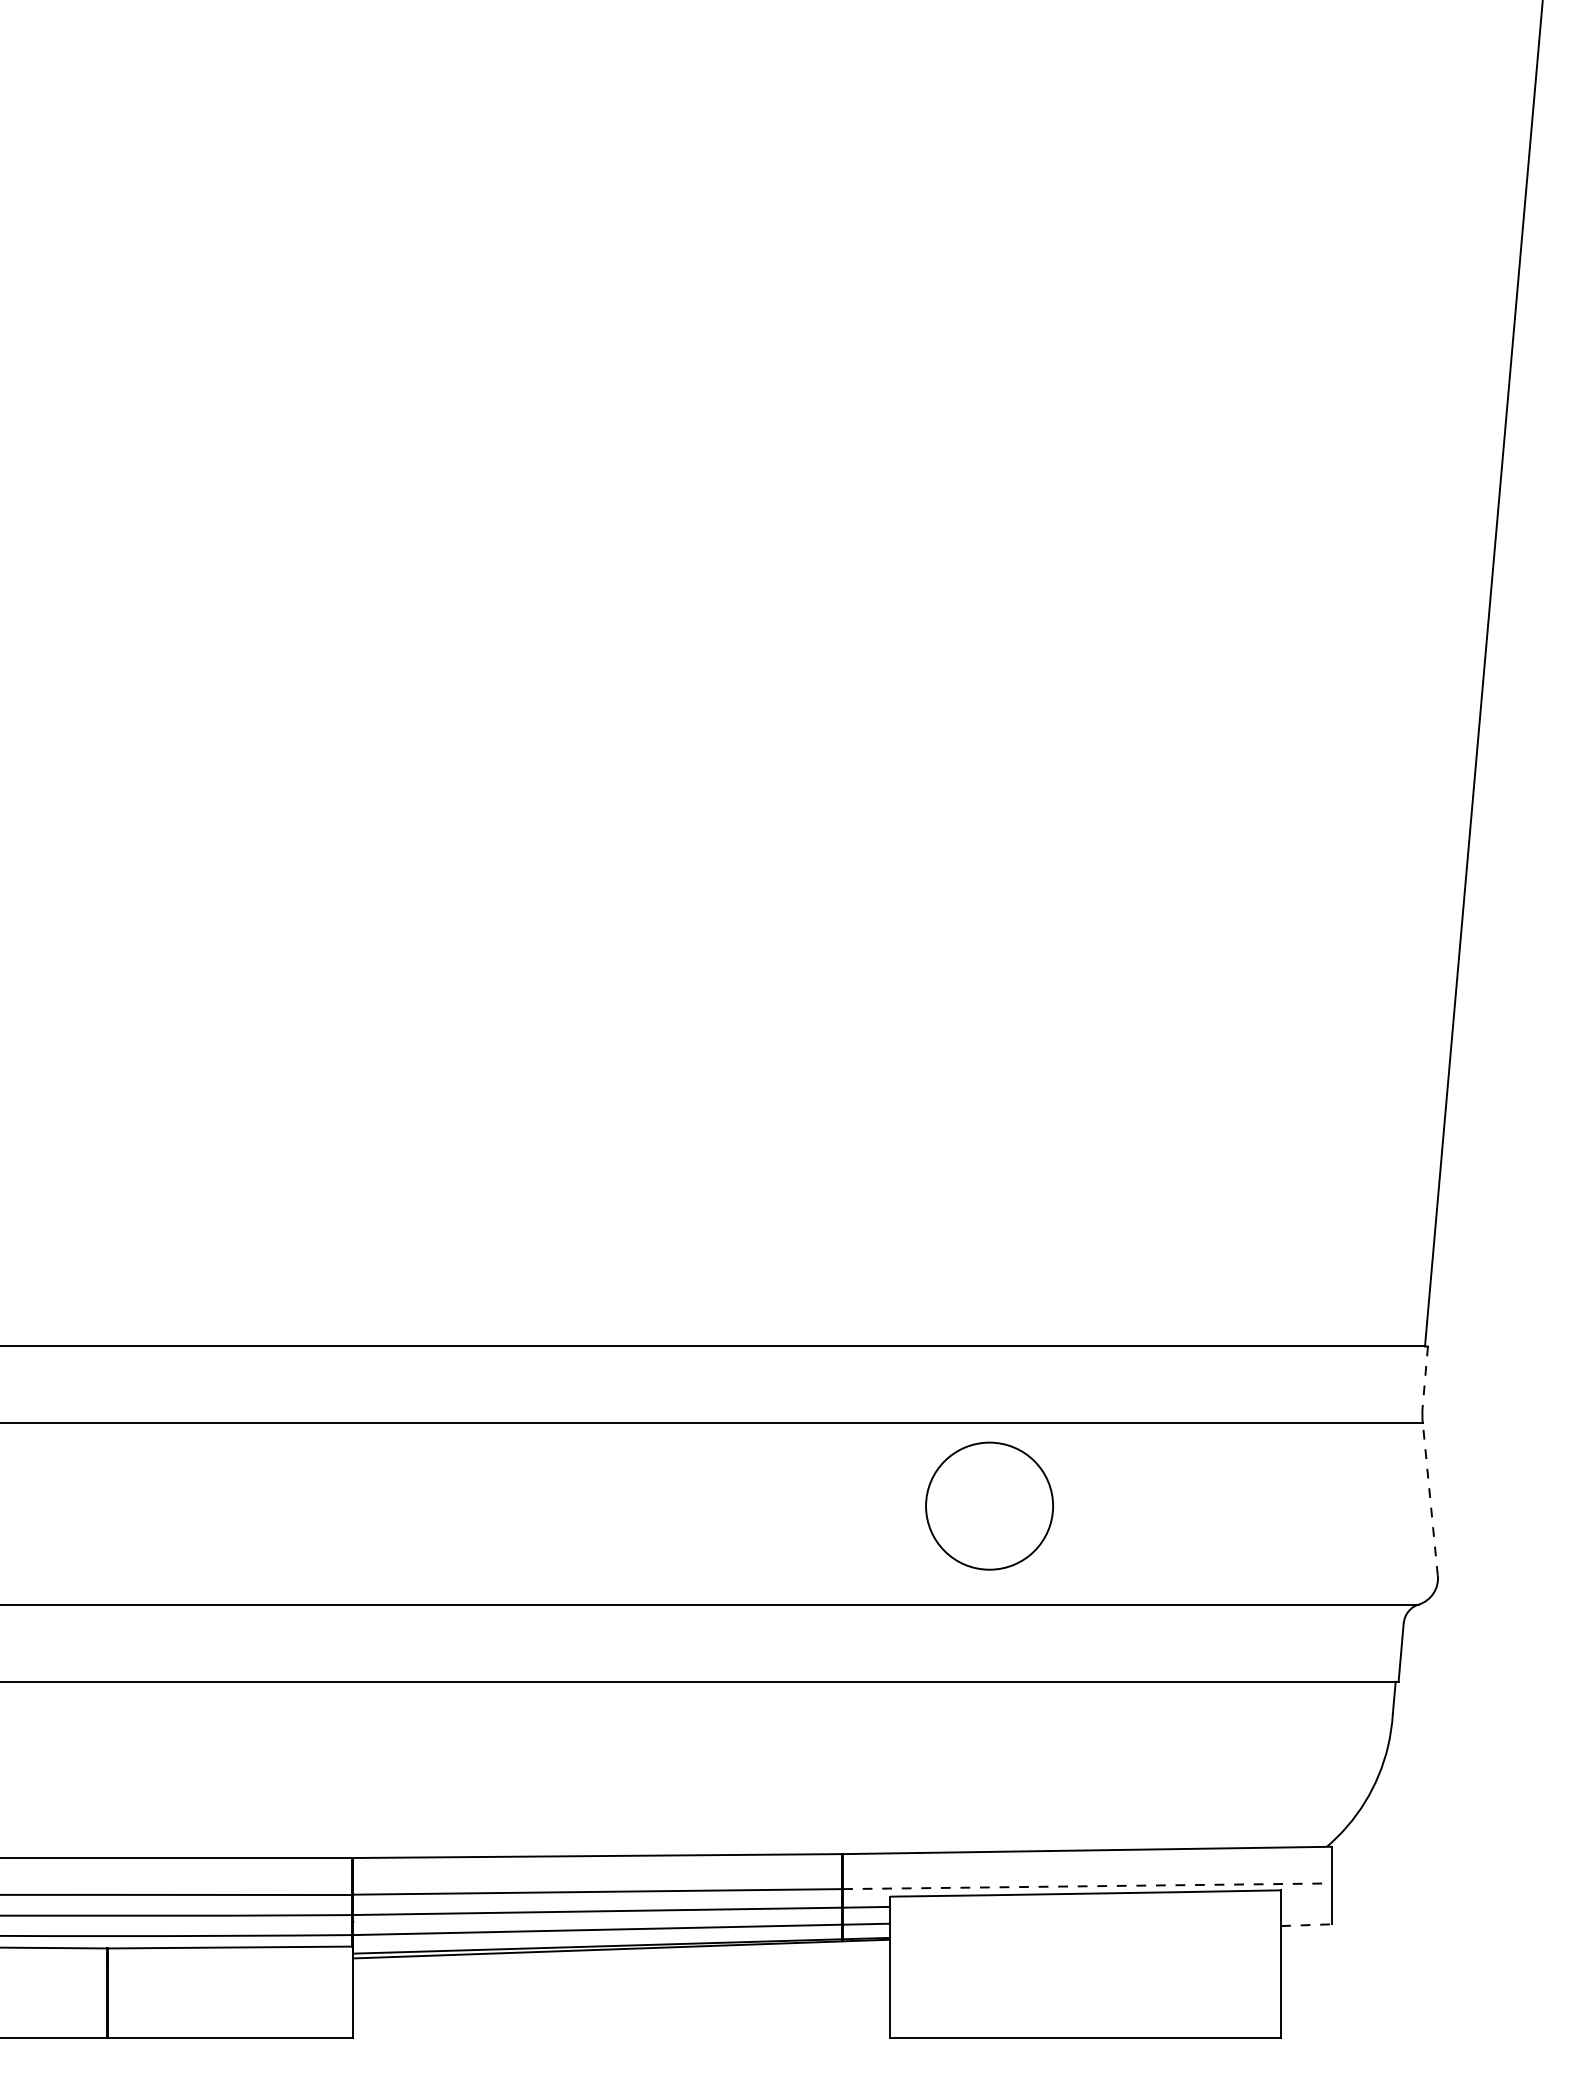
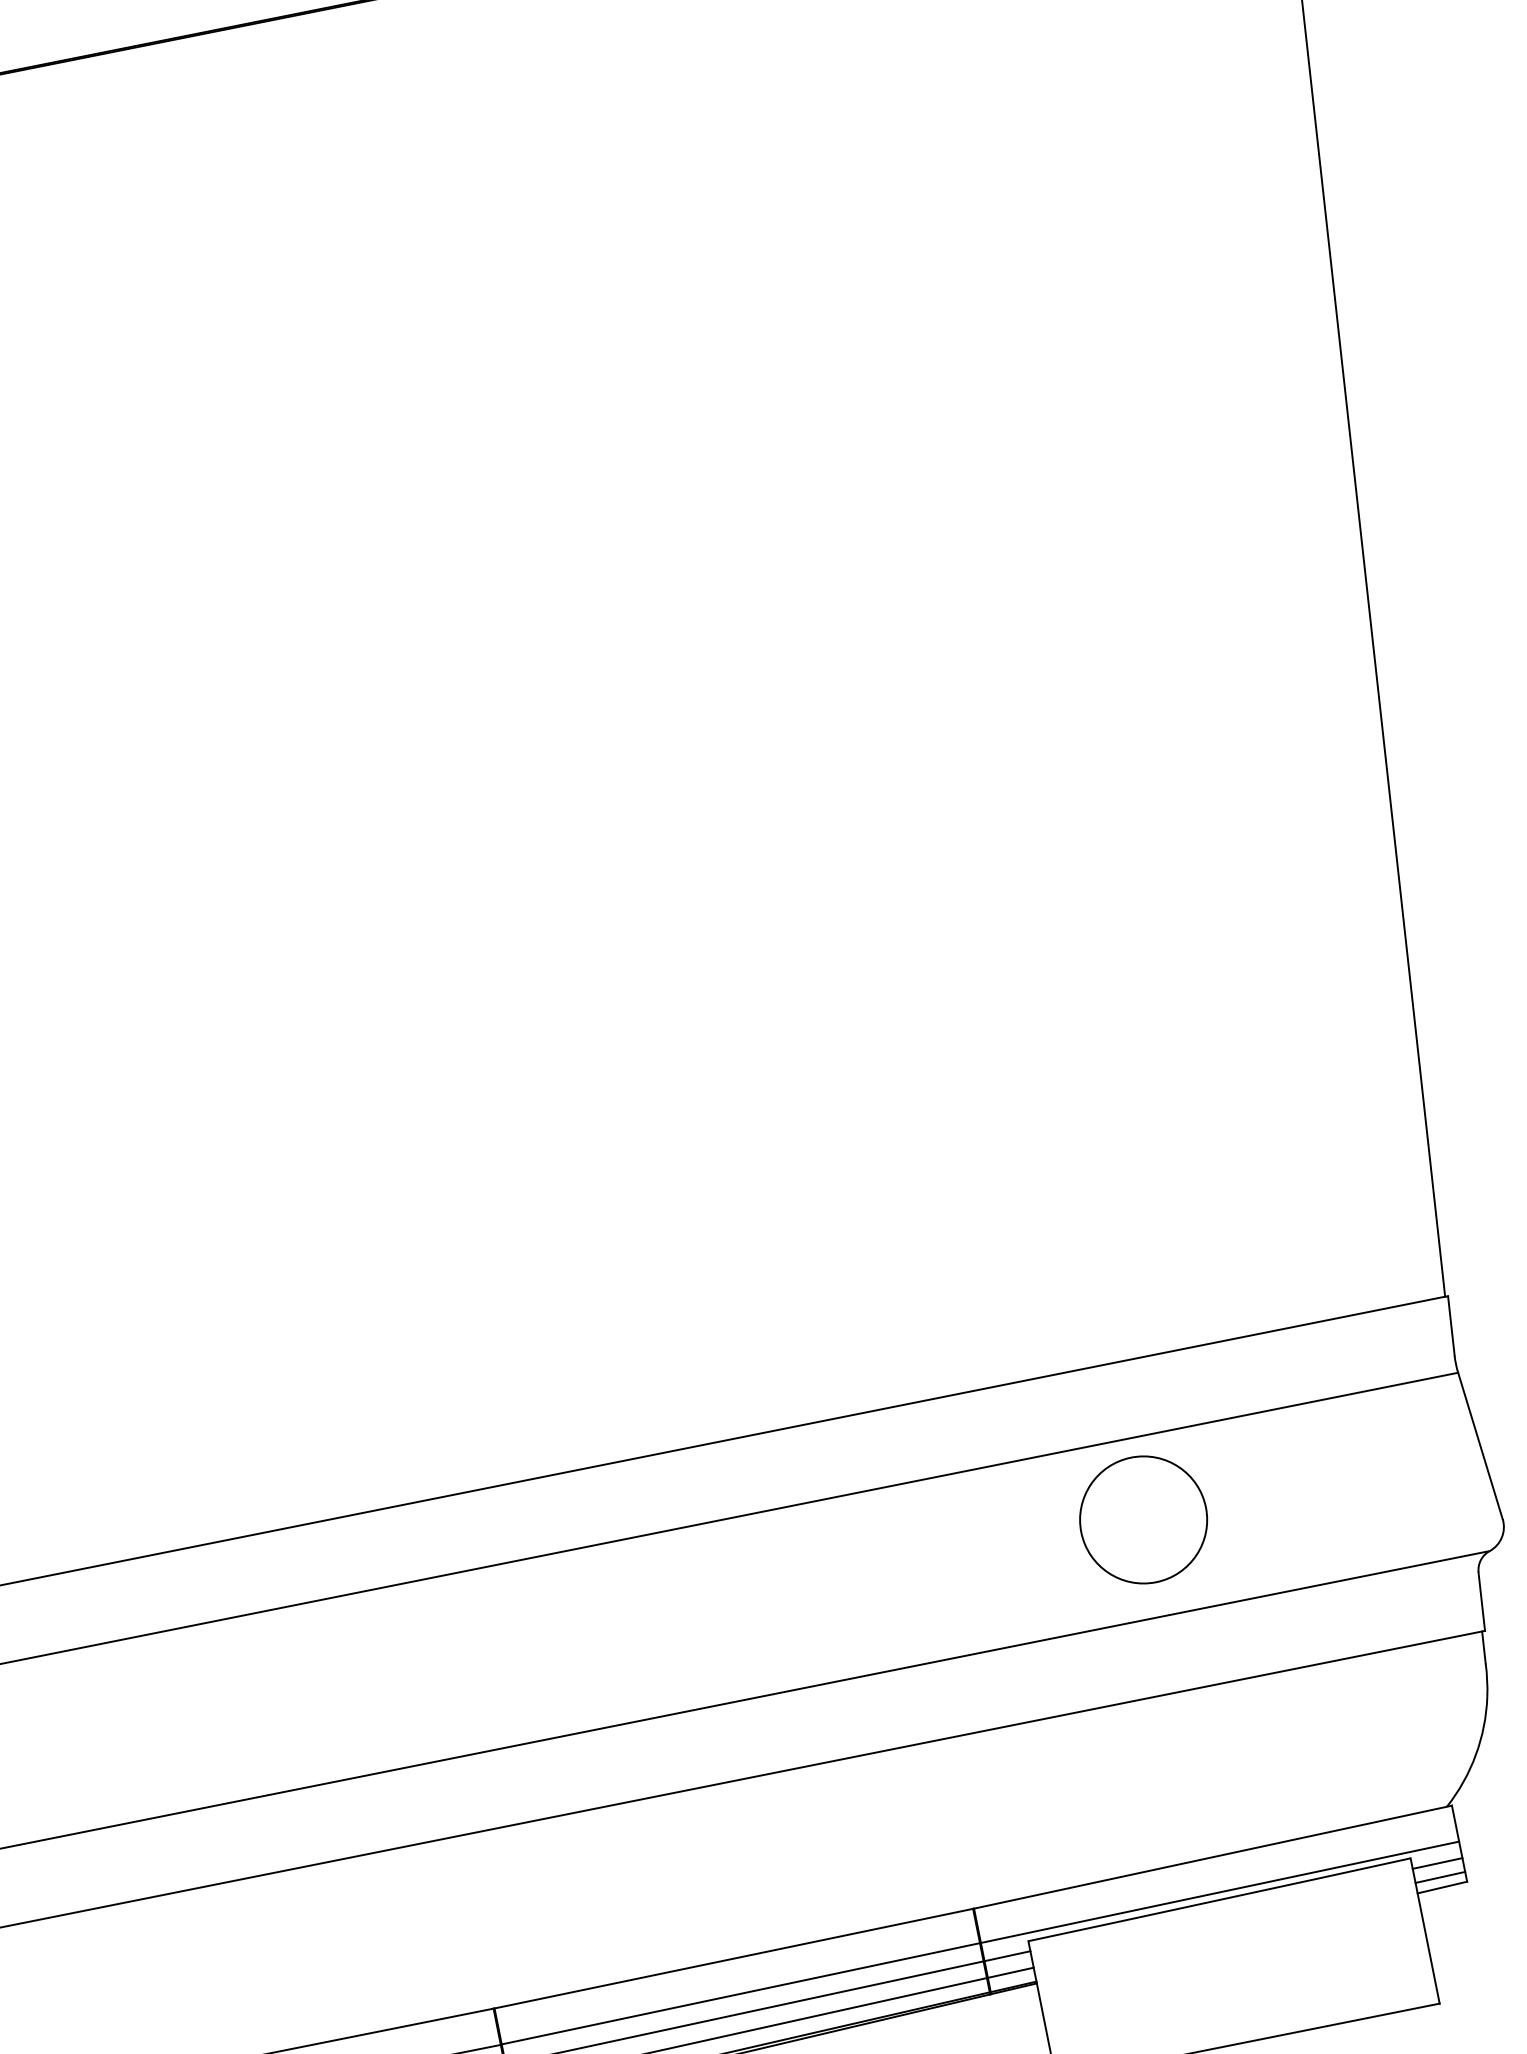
line: (1425, 1376) -> (1451, 1326), dashed -> solid
line: (1430, 1499) -> (1480, 1445), dashed -> solid
circle: (989, 1505) -> (1143, 1519), moved
line: (1088, 1886) -> (1221, 1892), dashed -> solid
line: (1306, 1900) -> (1437, 1863), added
line: (1306, 1914) -> (1440, 1877), added
line: (1307, 1925) -> (1443, 1887), dashed -> solid

